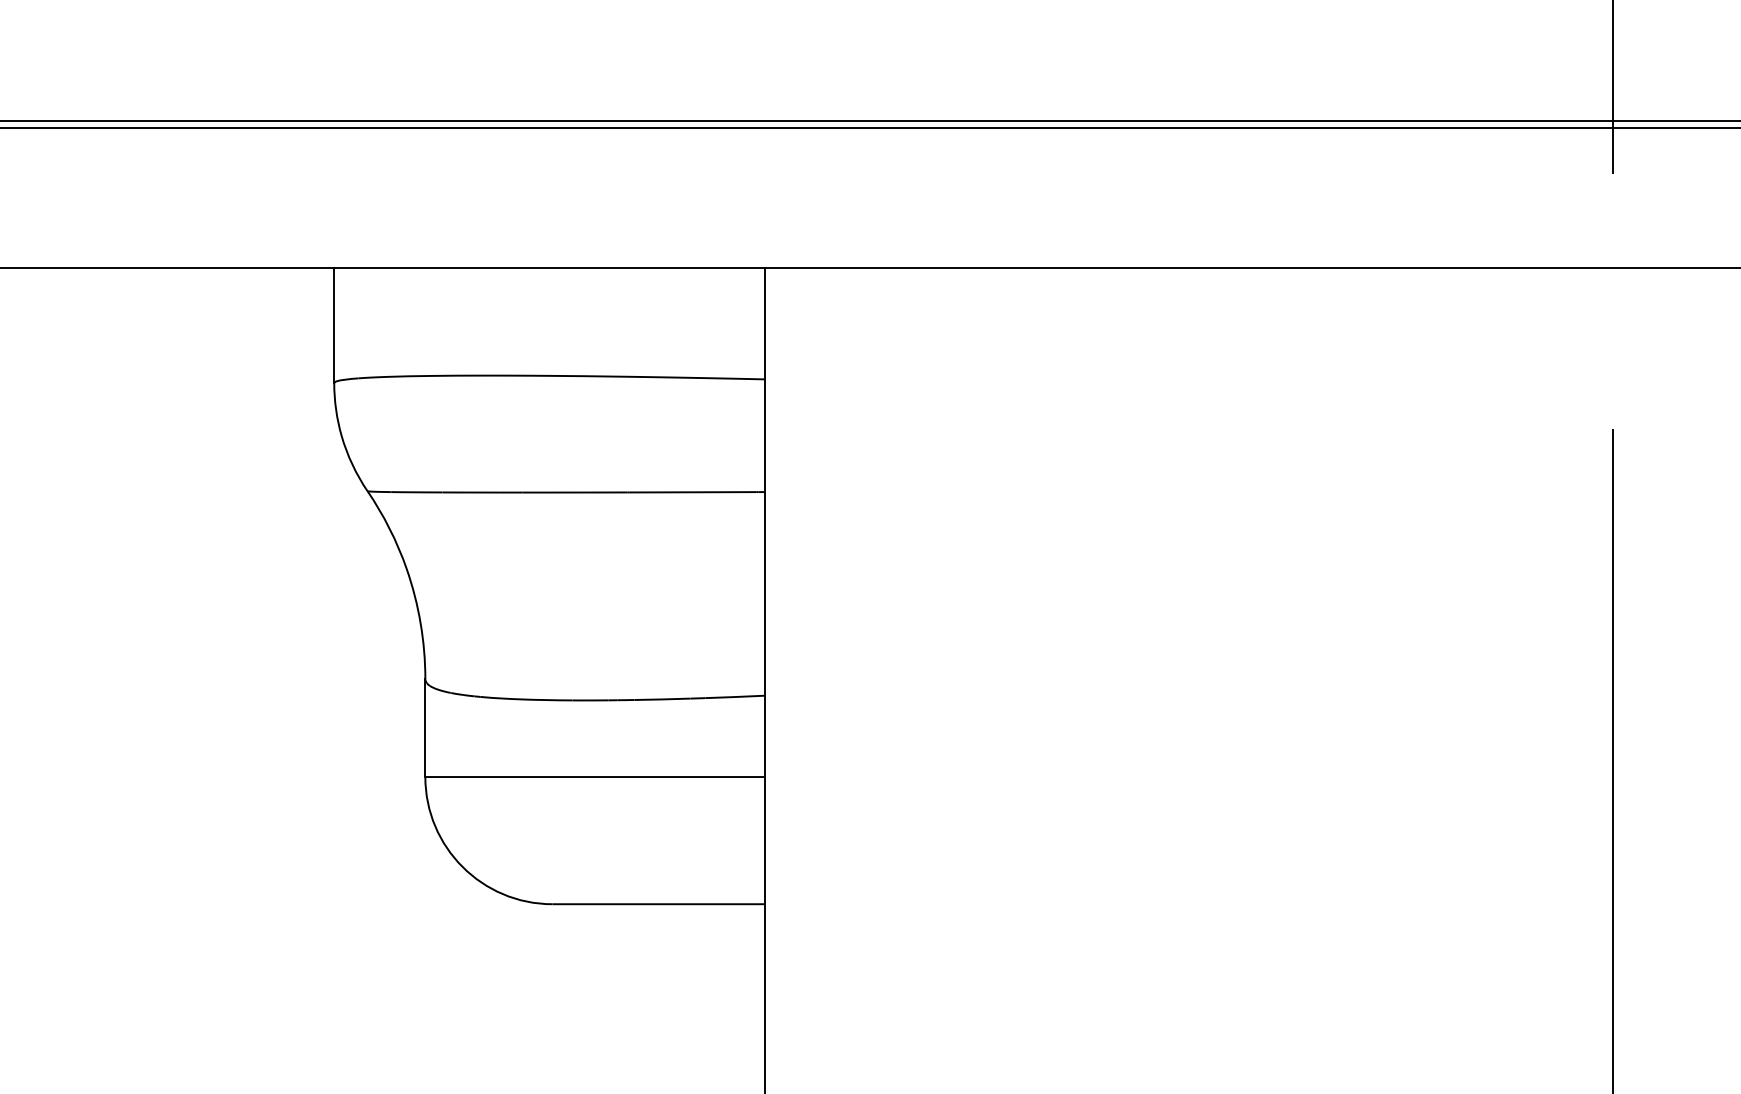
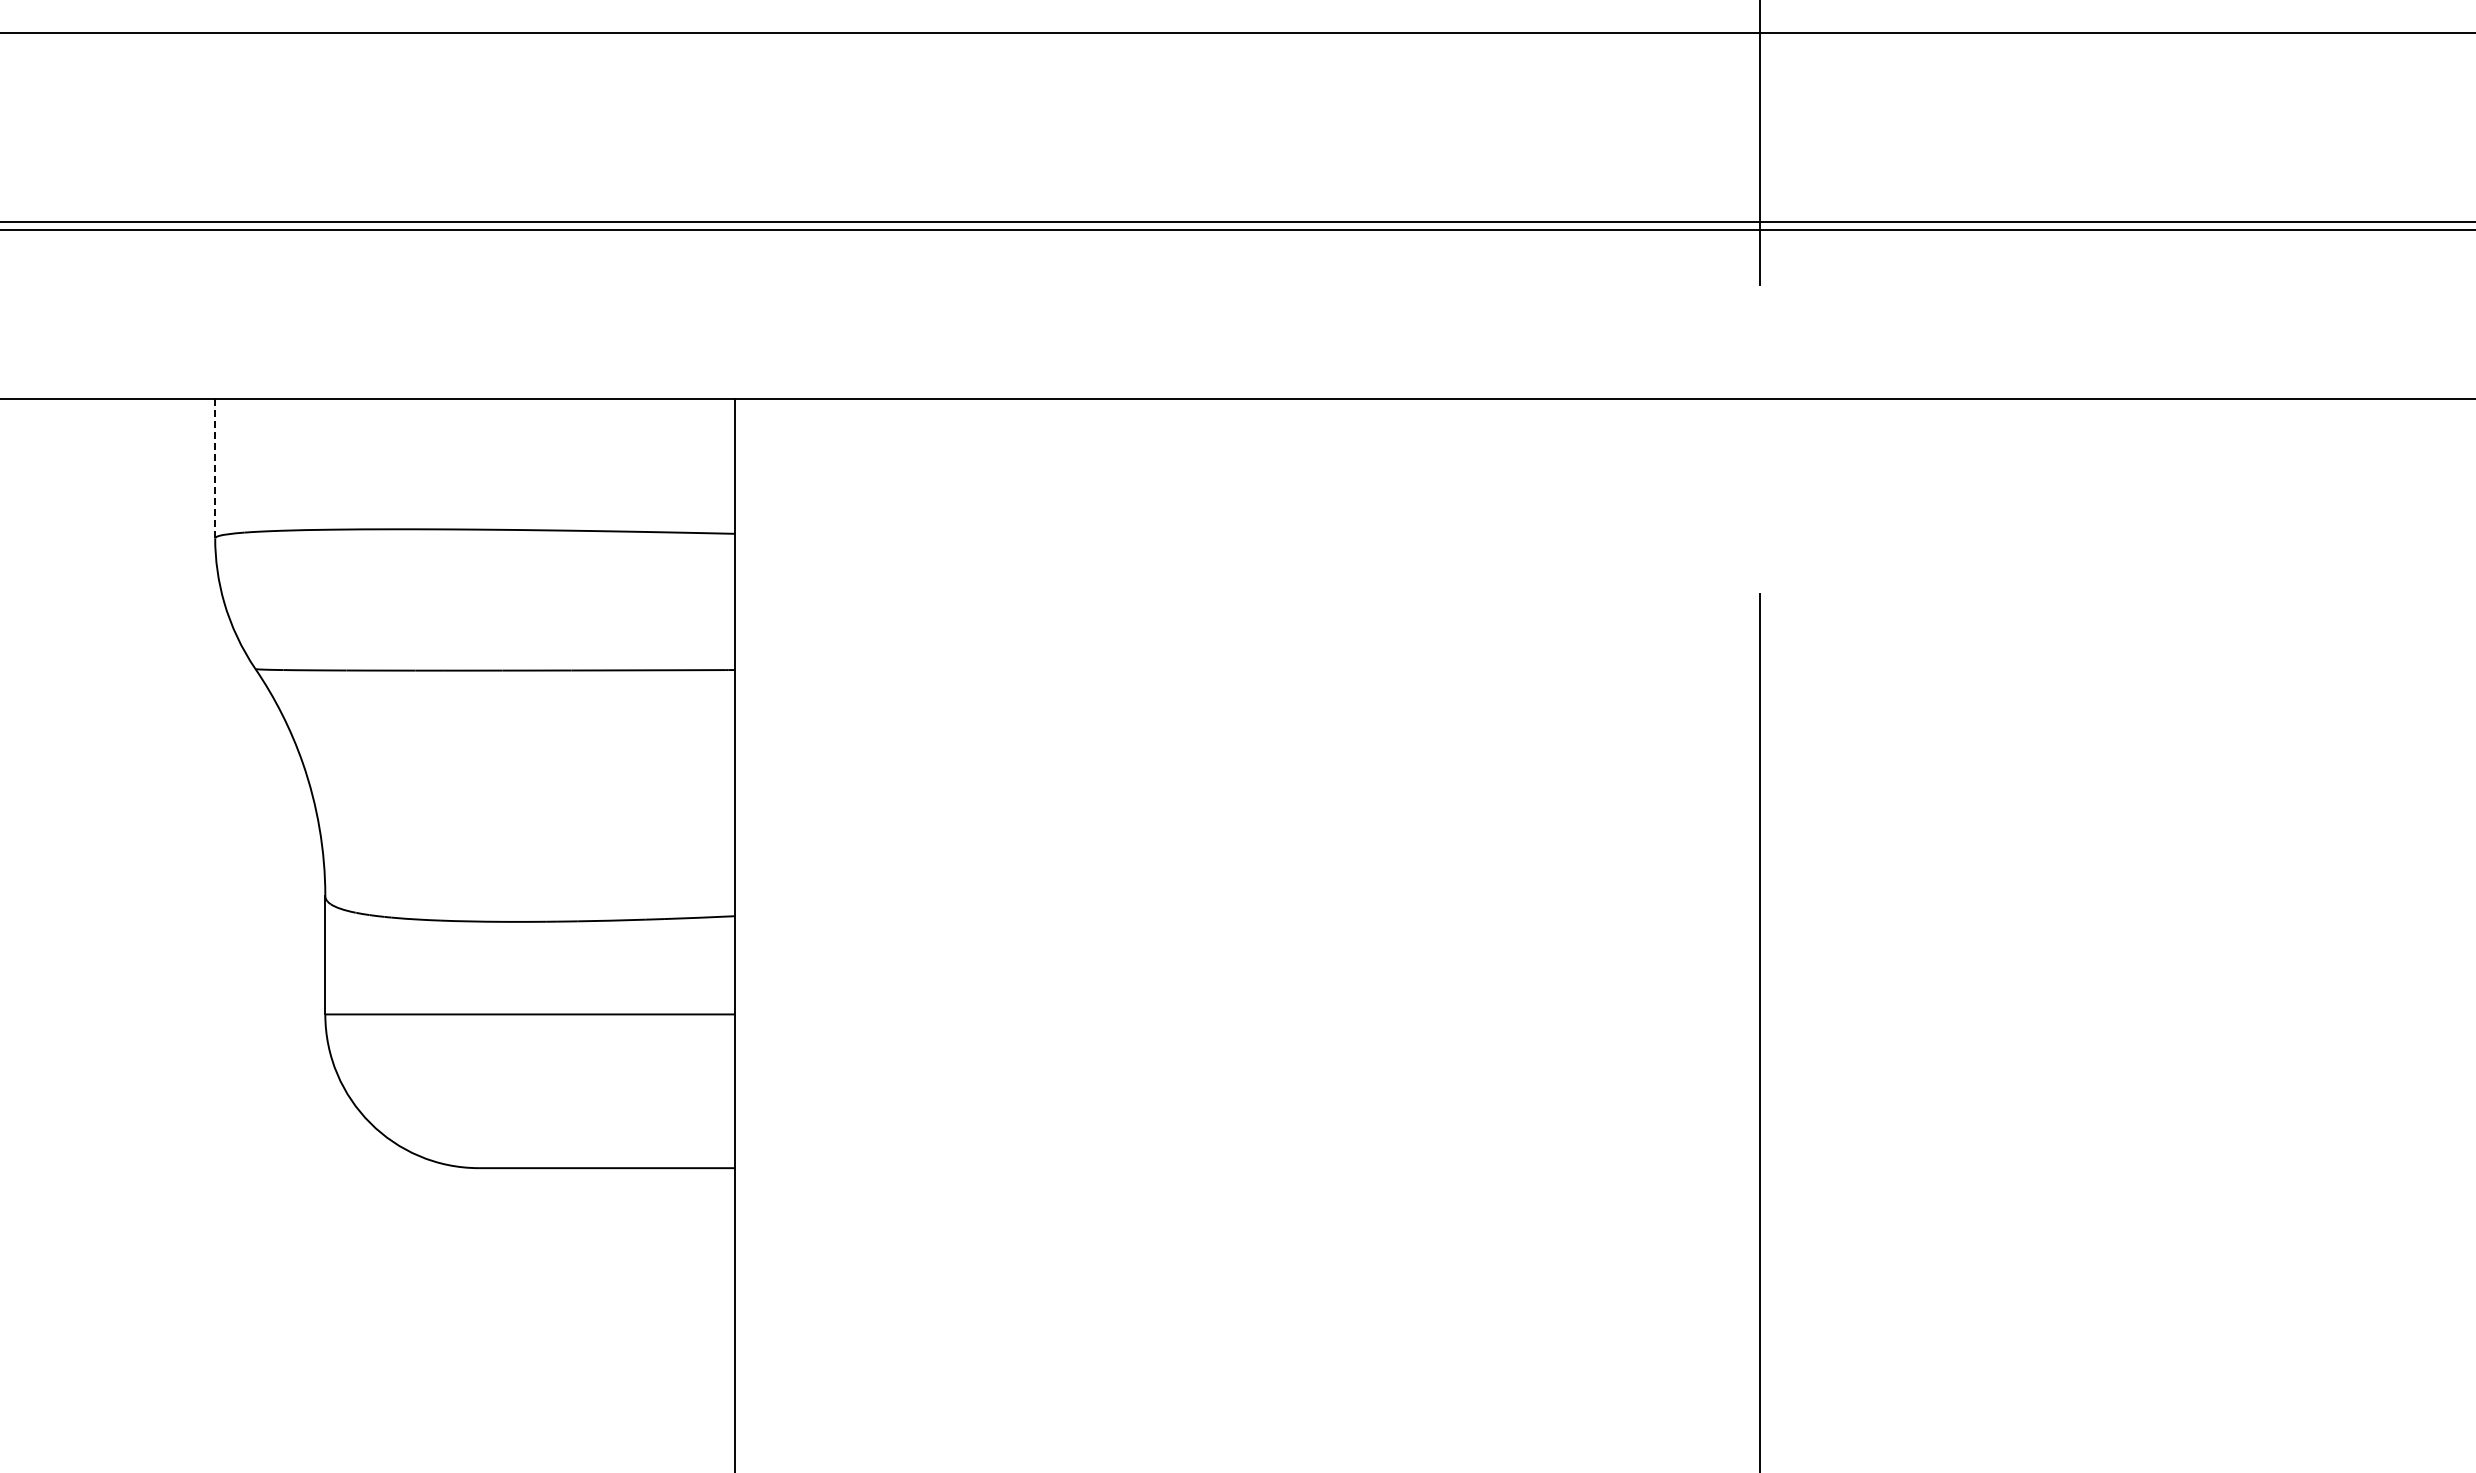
line: (334, 325) -> (215, 468), solid -> dashed

